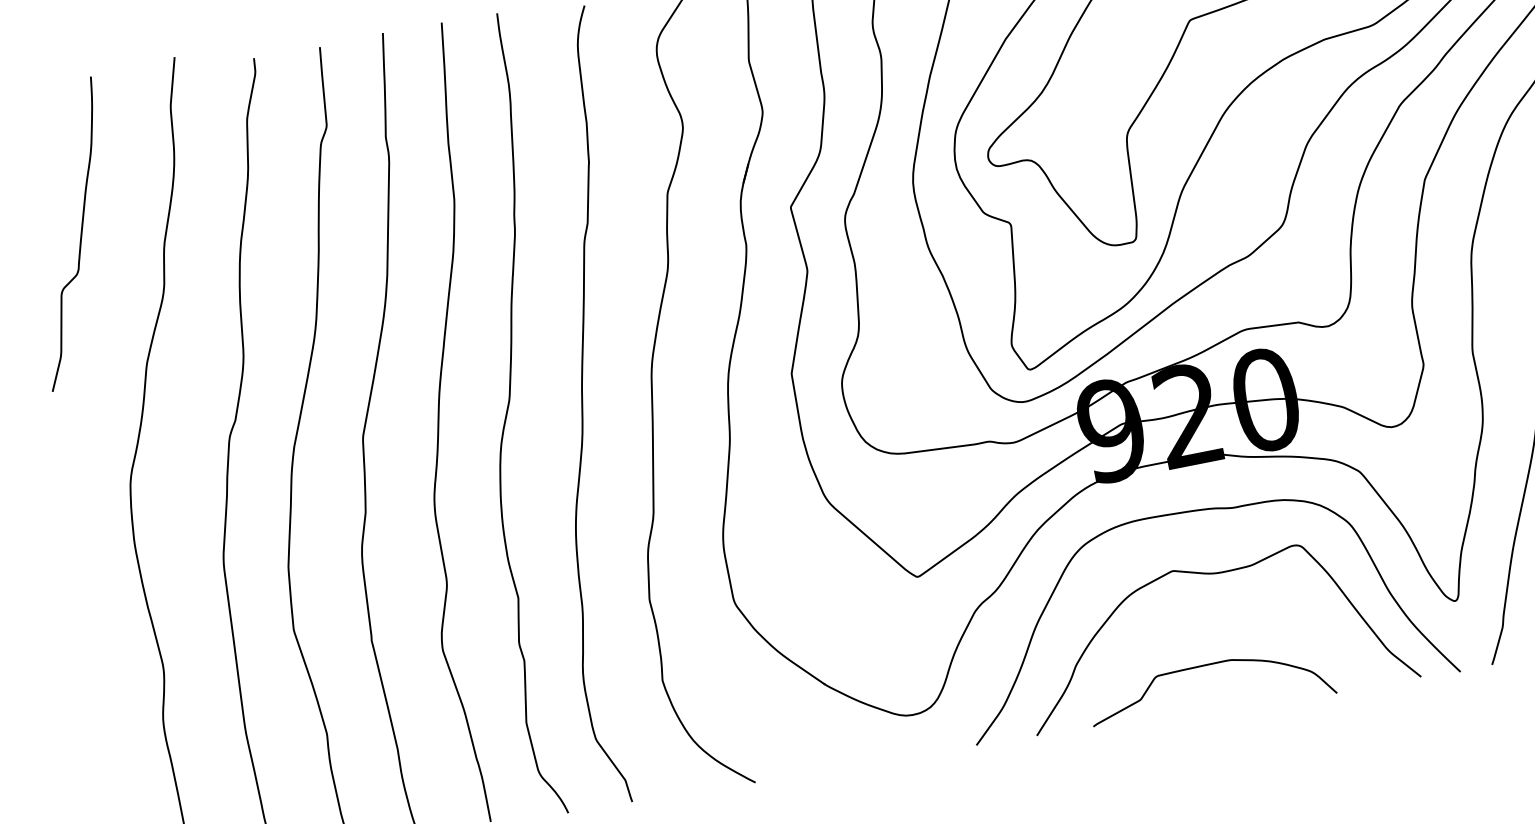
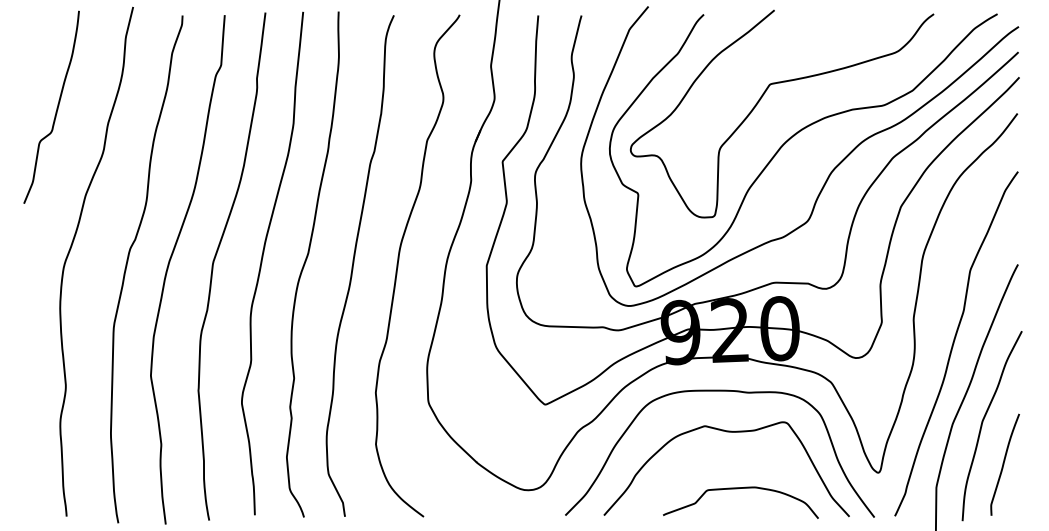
curve: (1204, 667) -> (738, 489), moved

